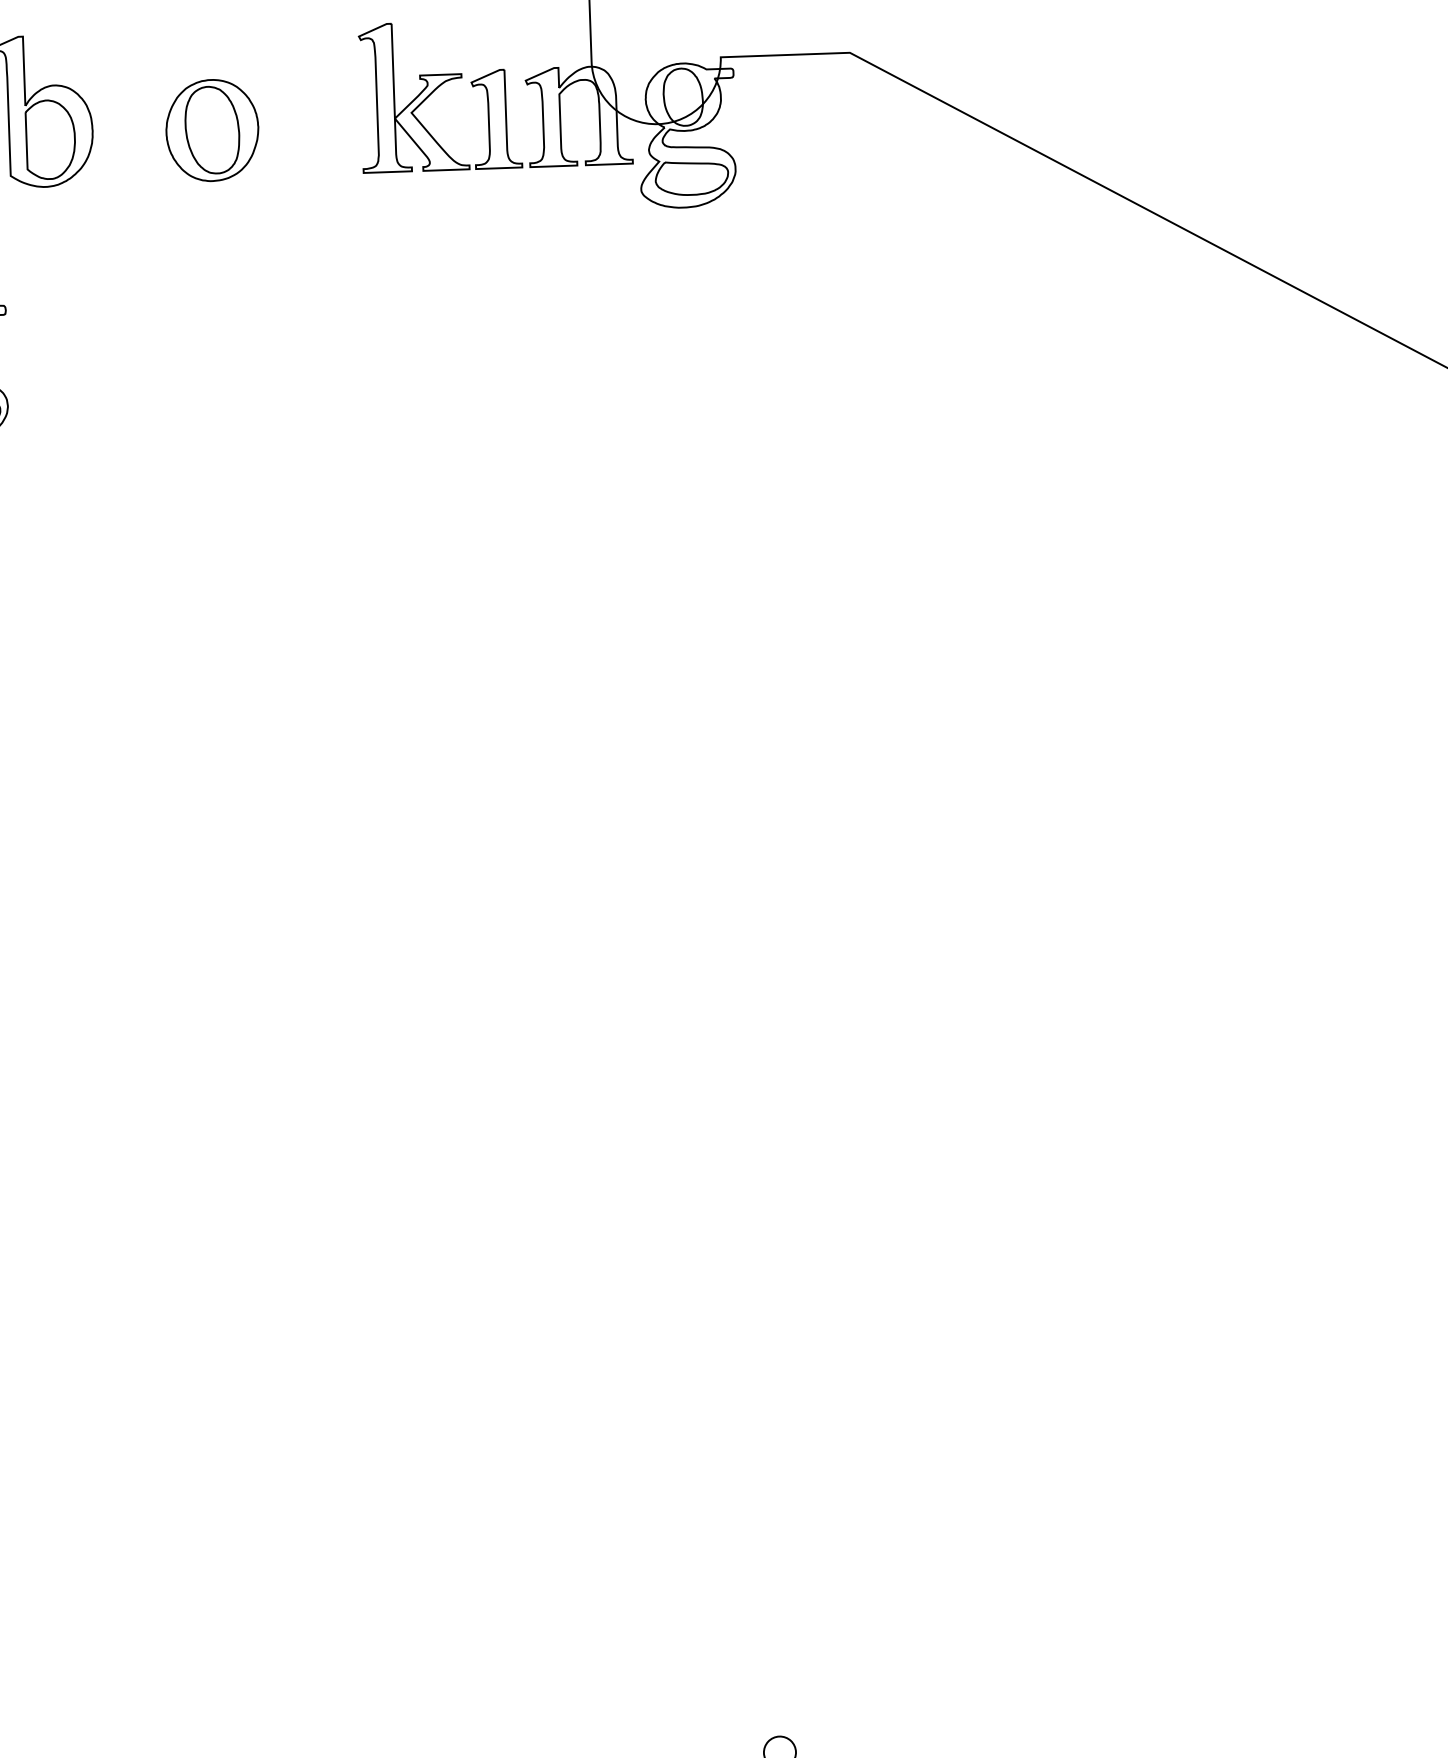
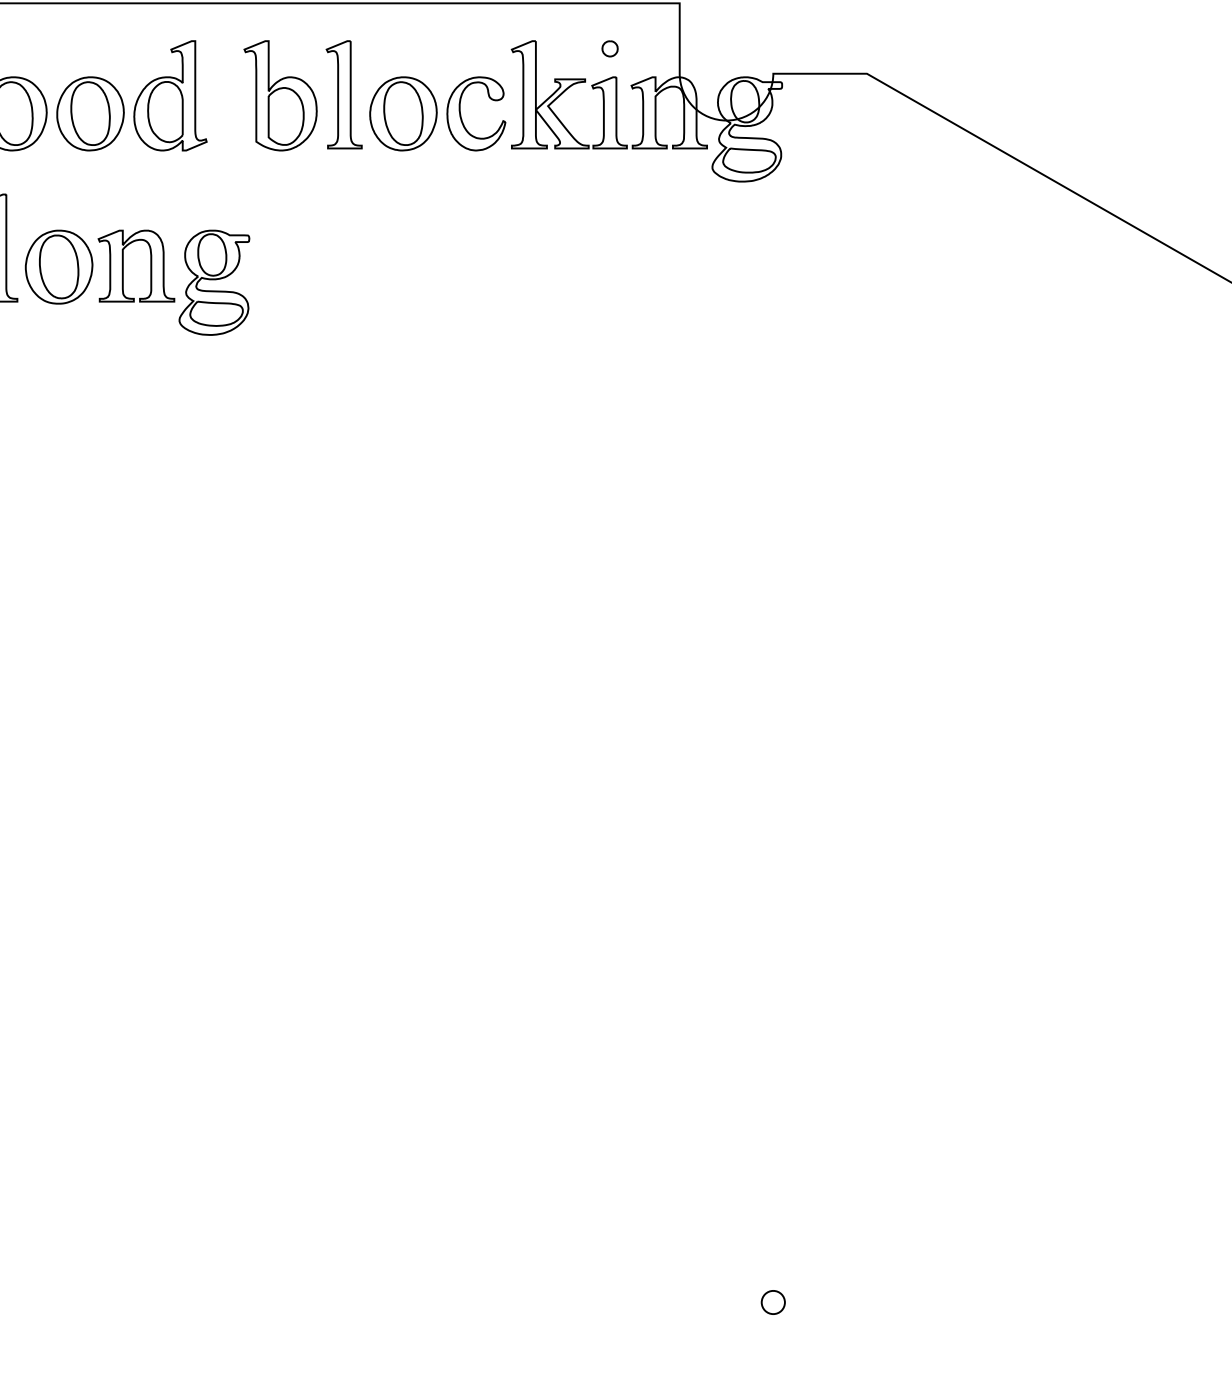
part: (493, 30) -> (609, 48), added
part: (128, 106) -> (343, 94), added
part: (292, 128) -> (461, 114), added

